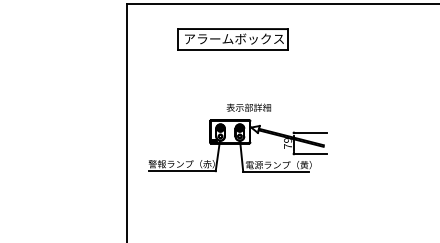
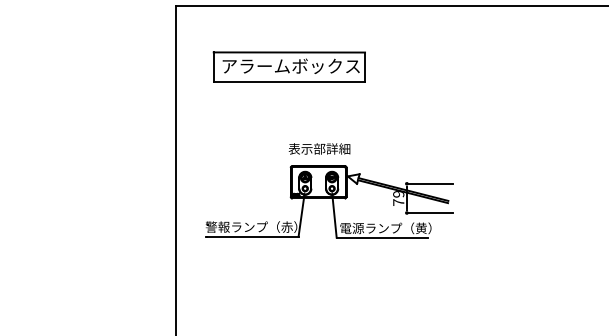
part: (232, 39) -> (288, 66), moved
text: (248, 107) -> (319, 148), moved

